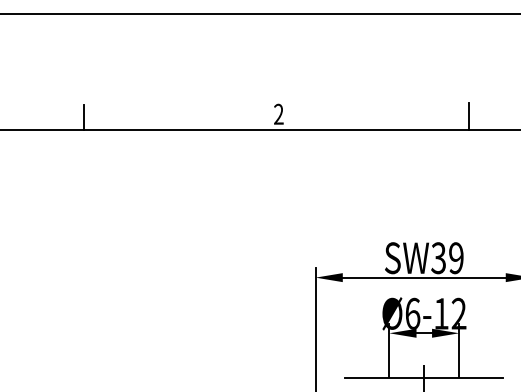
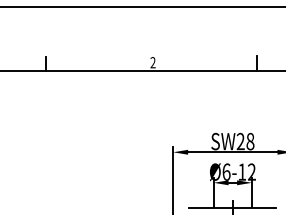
text: (447, 257) -> (245, 141), SW39 -> SW28

